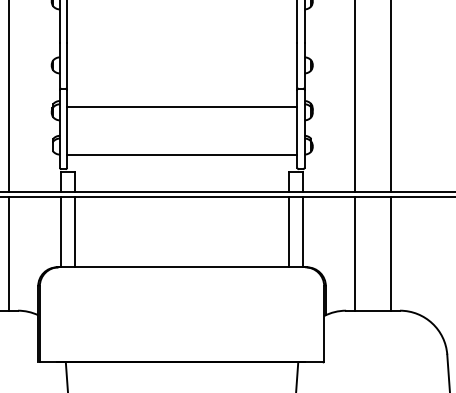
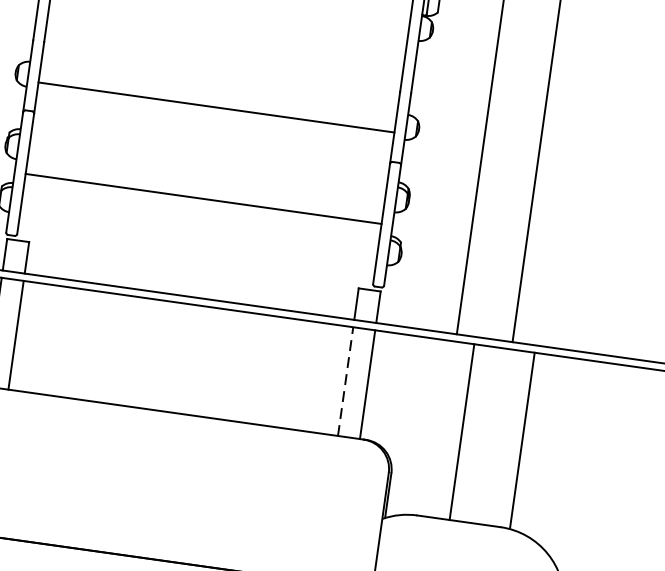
line: (182, 106) -> (216, 107), moved
line: (182, 154) -> (204, 198), moved
line: (288, 231) -> (345, 380), solid -> dashed
line: (355, 253) -> (462, 431), moved
line: (391, 253) -> (523, 440), moved

